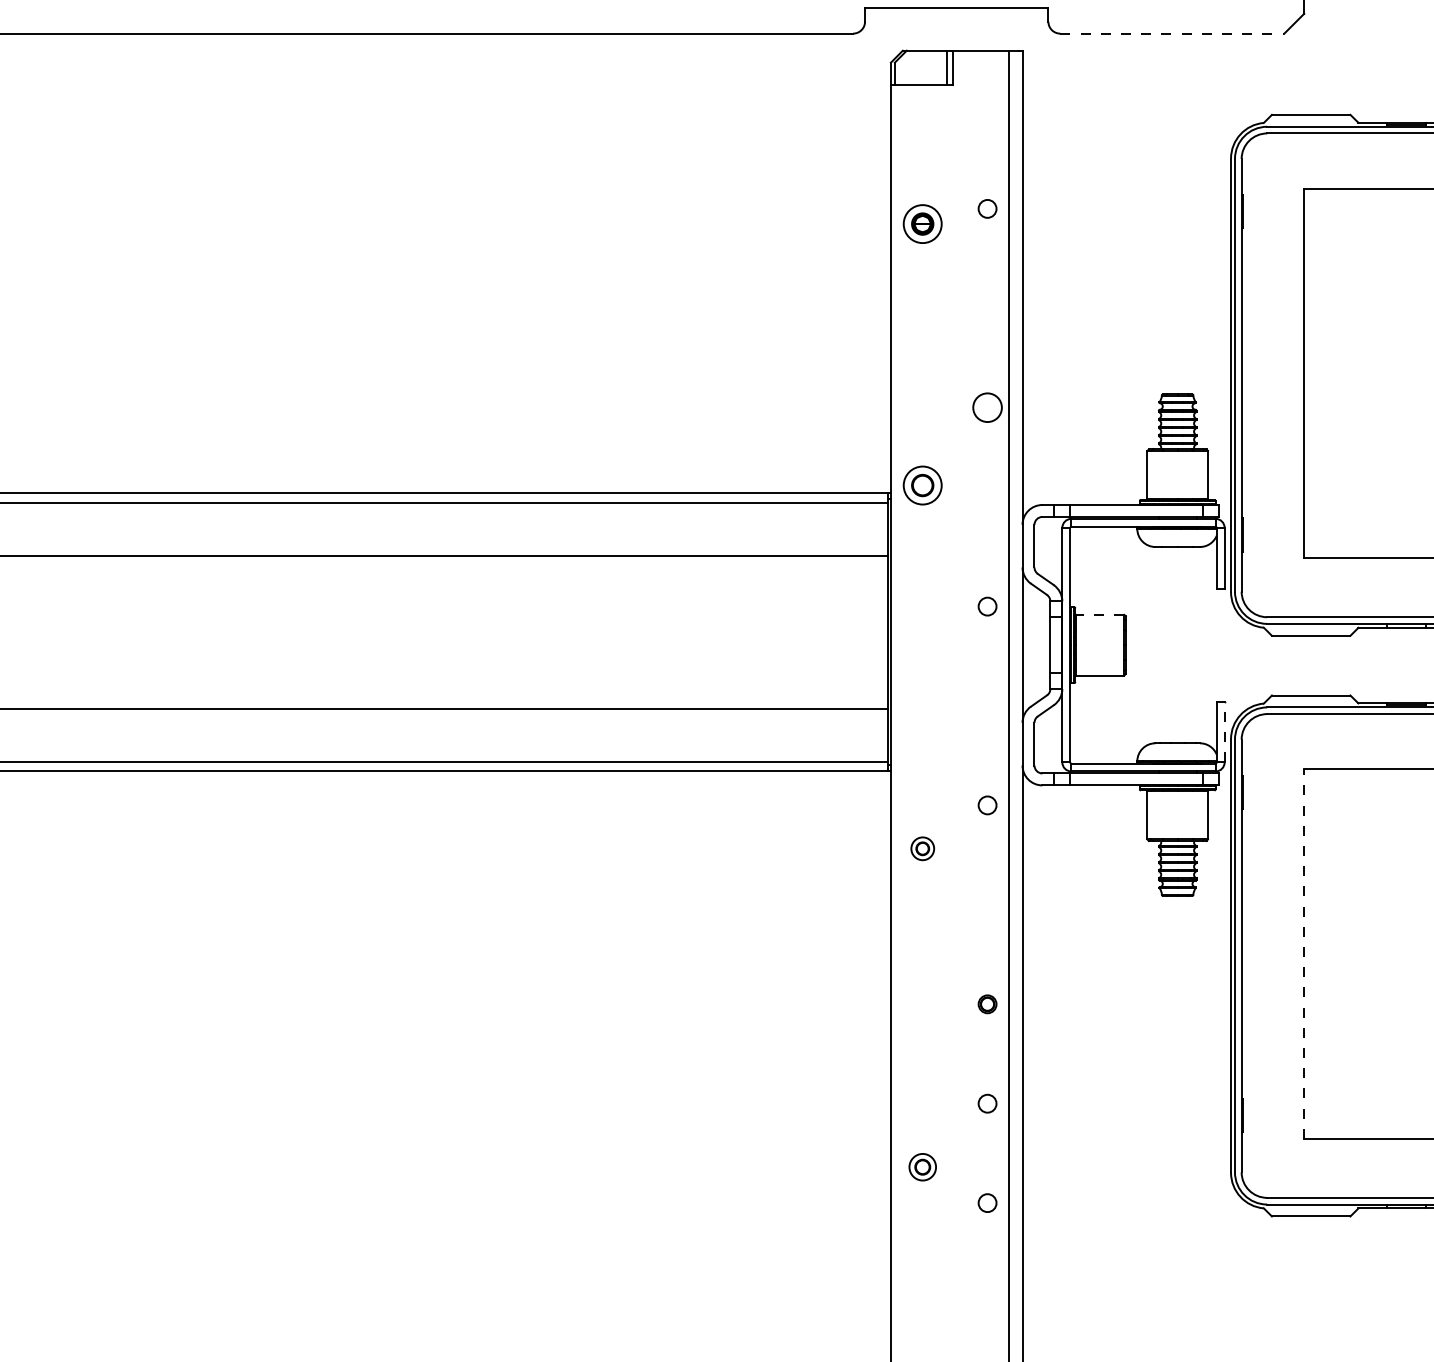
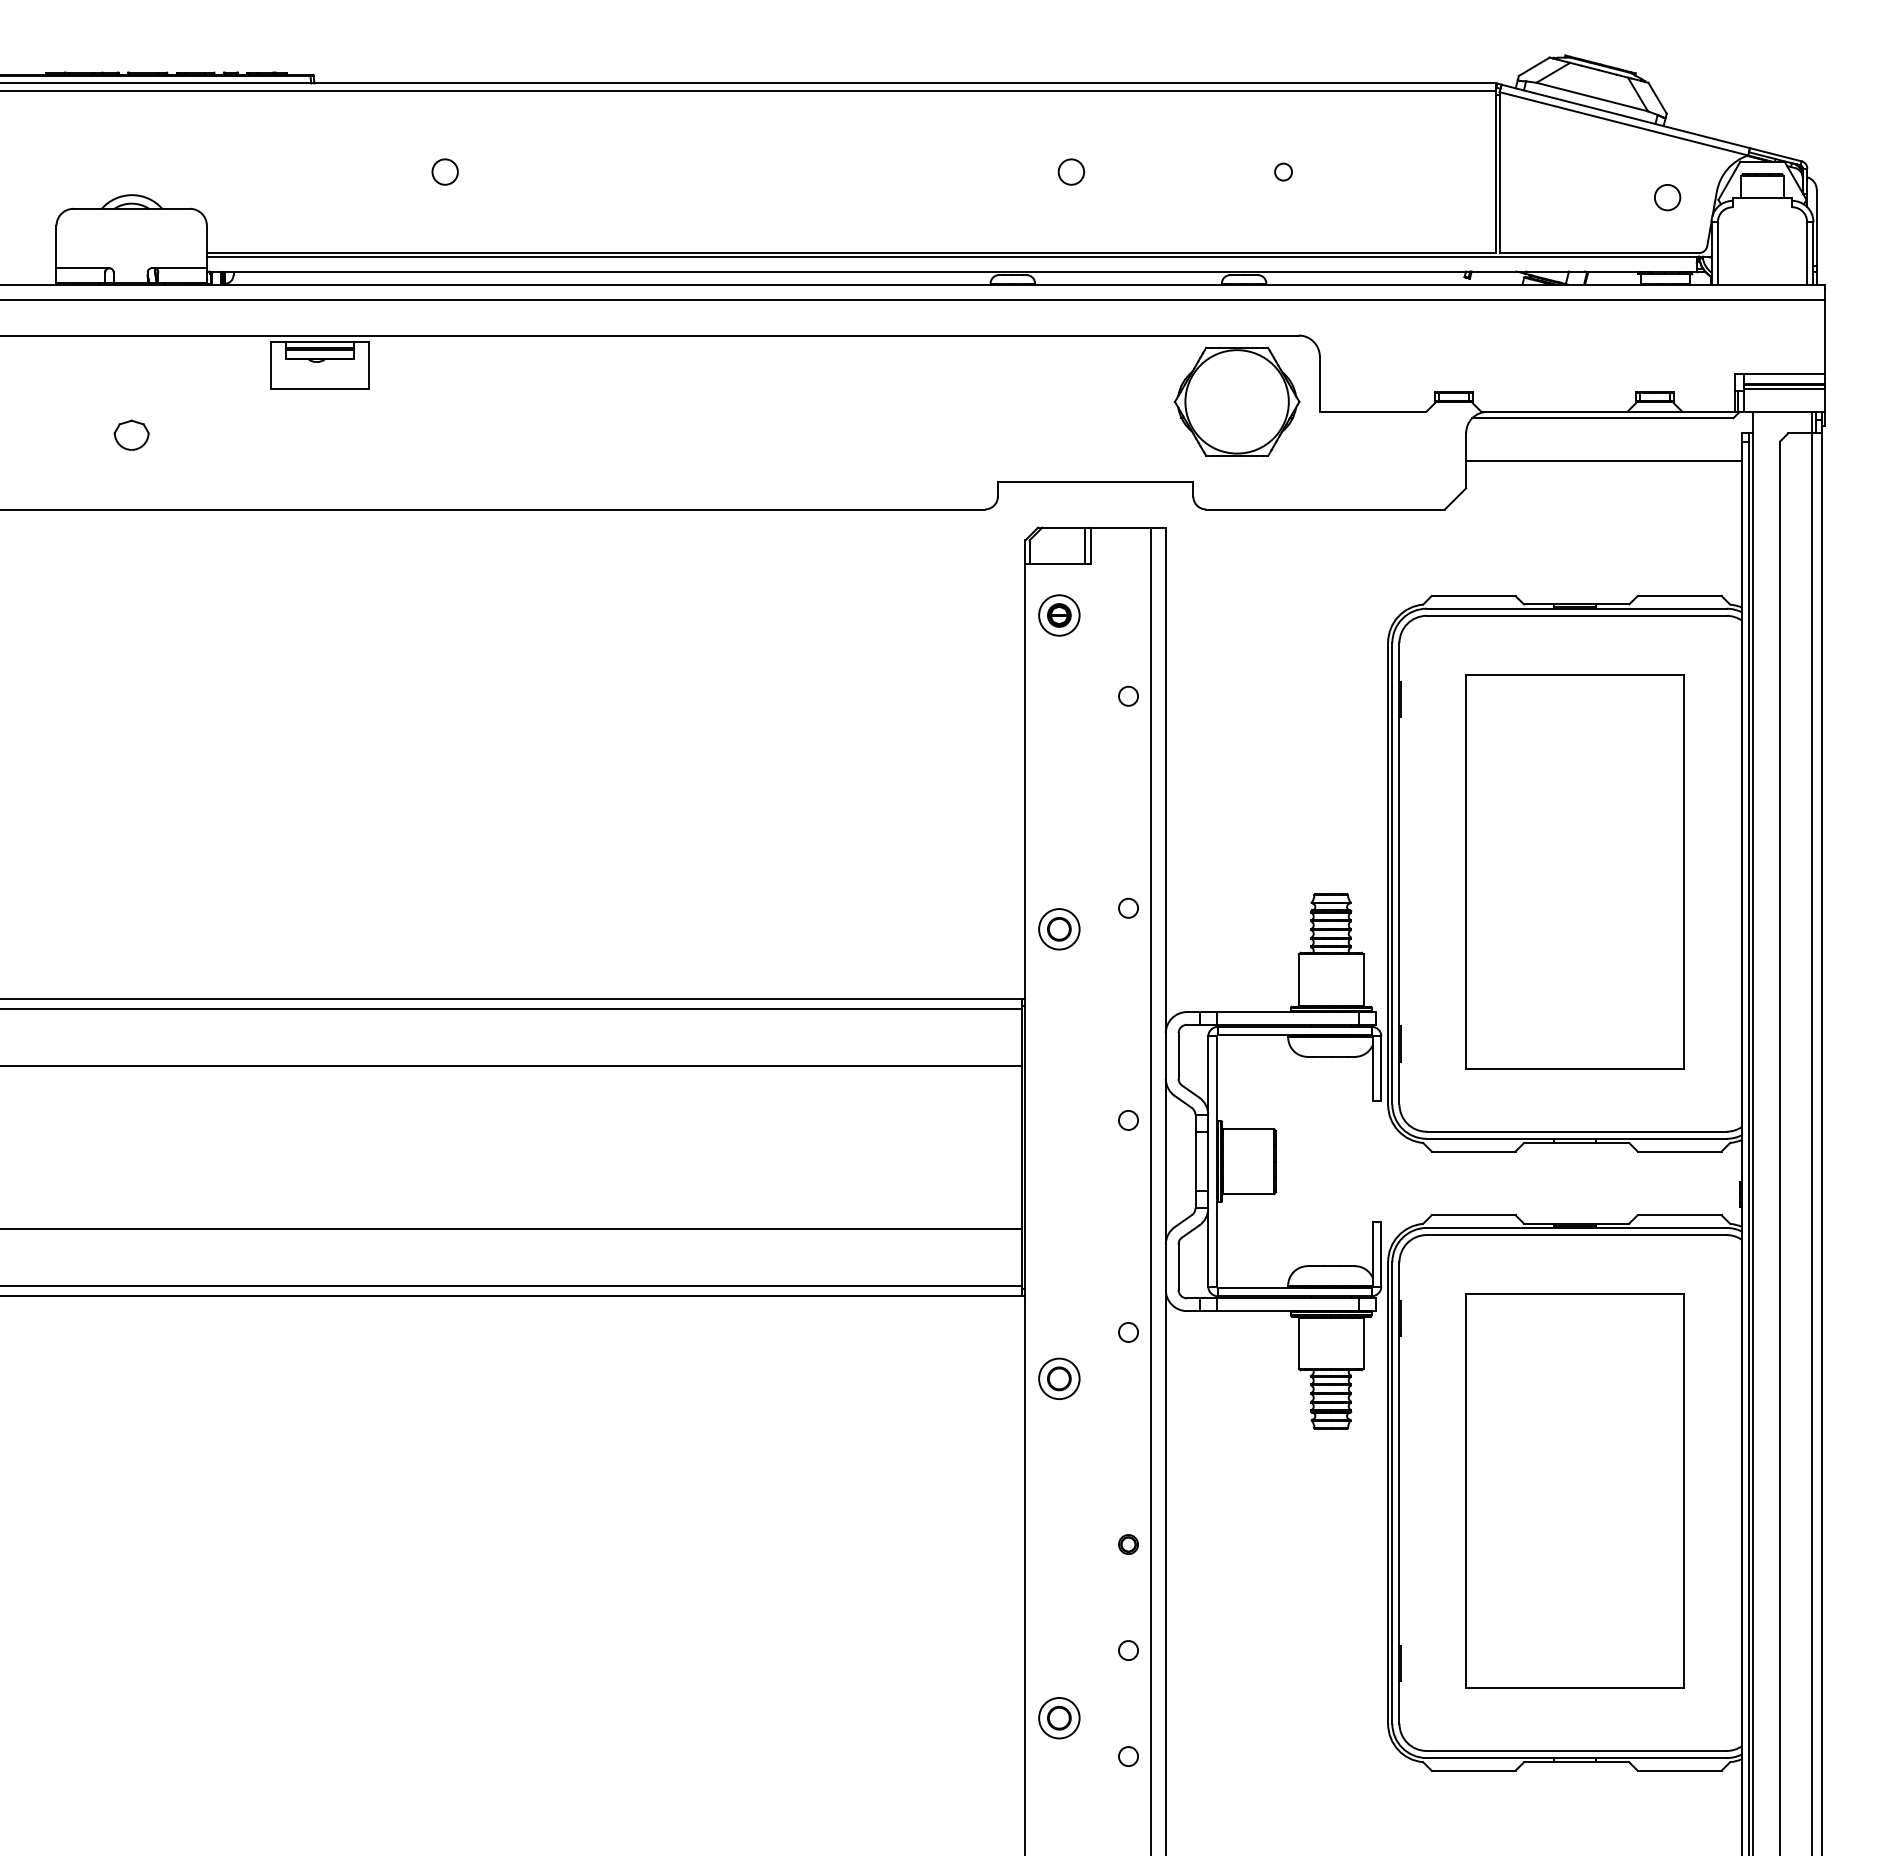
line: (1173, 33) -> (1326, 509), dashed -> solid
part: (922, 224) -> (1059, 615), moved
circle: (987, 406) -> (1128, 907), size x0.62
part: (922, 485) -> (1059, 929), moved
line: (1100, 615) -> (1248, 1129), dashed -> solid
line: (1224, 731) -> (1381, 1253), dashed -> solid
part: (922, 848) -> (1059, 1378), size x1.67
line: (1304, 953) -> (1466, 1490), dashed -> solid
part: (922, 1167) -> (1059, 1718), size x1.43

